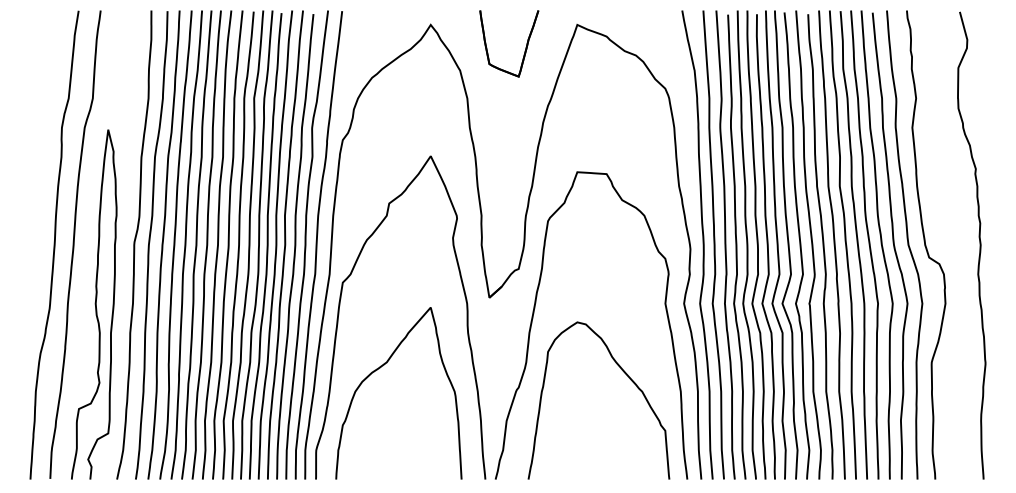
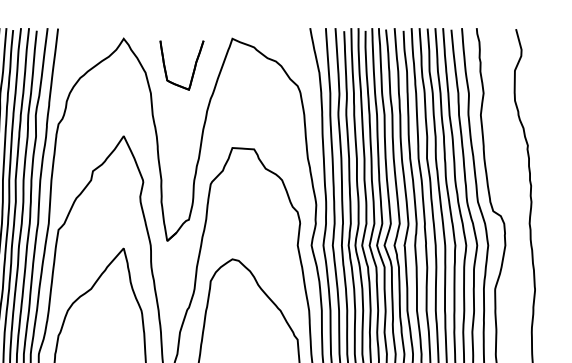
part: (525, 47) -> (194, 68), moved

